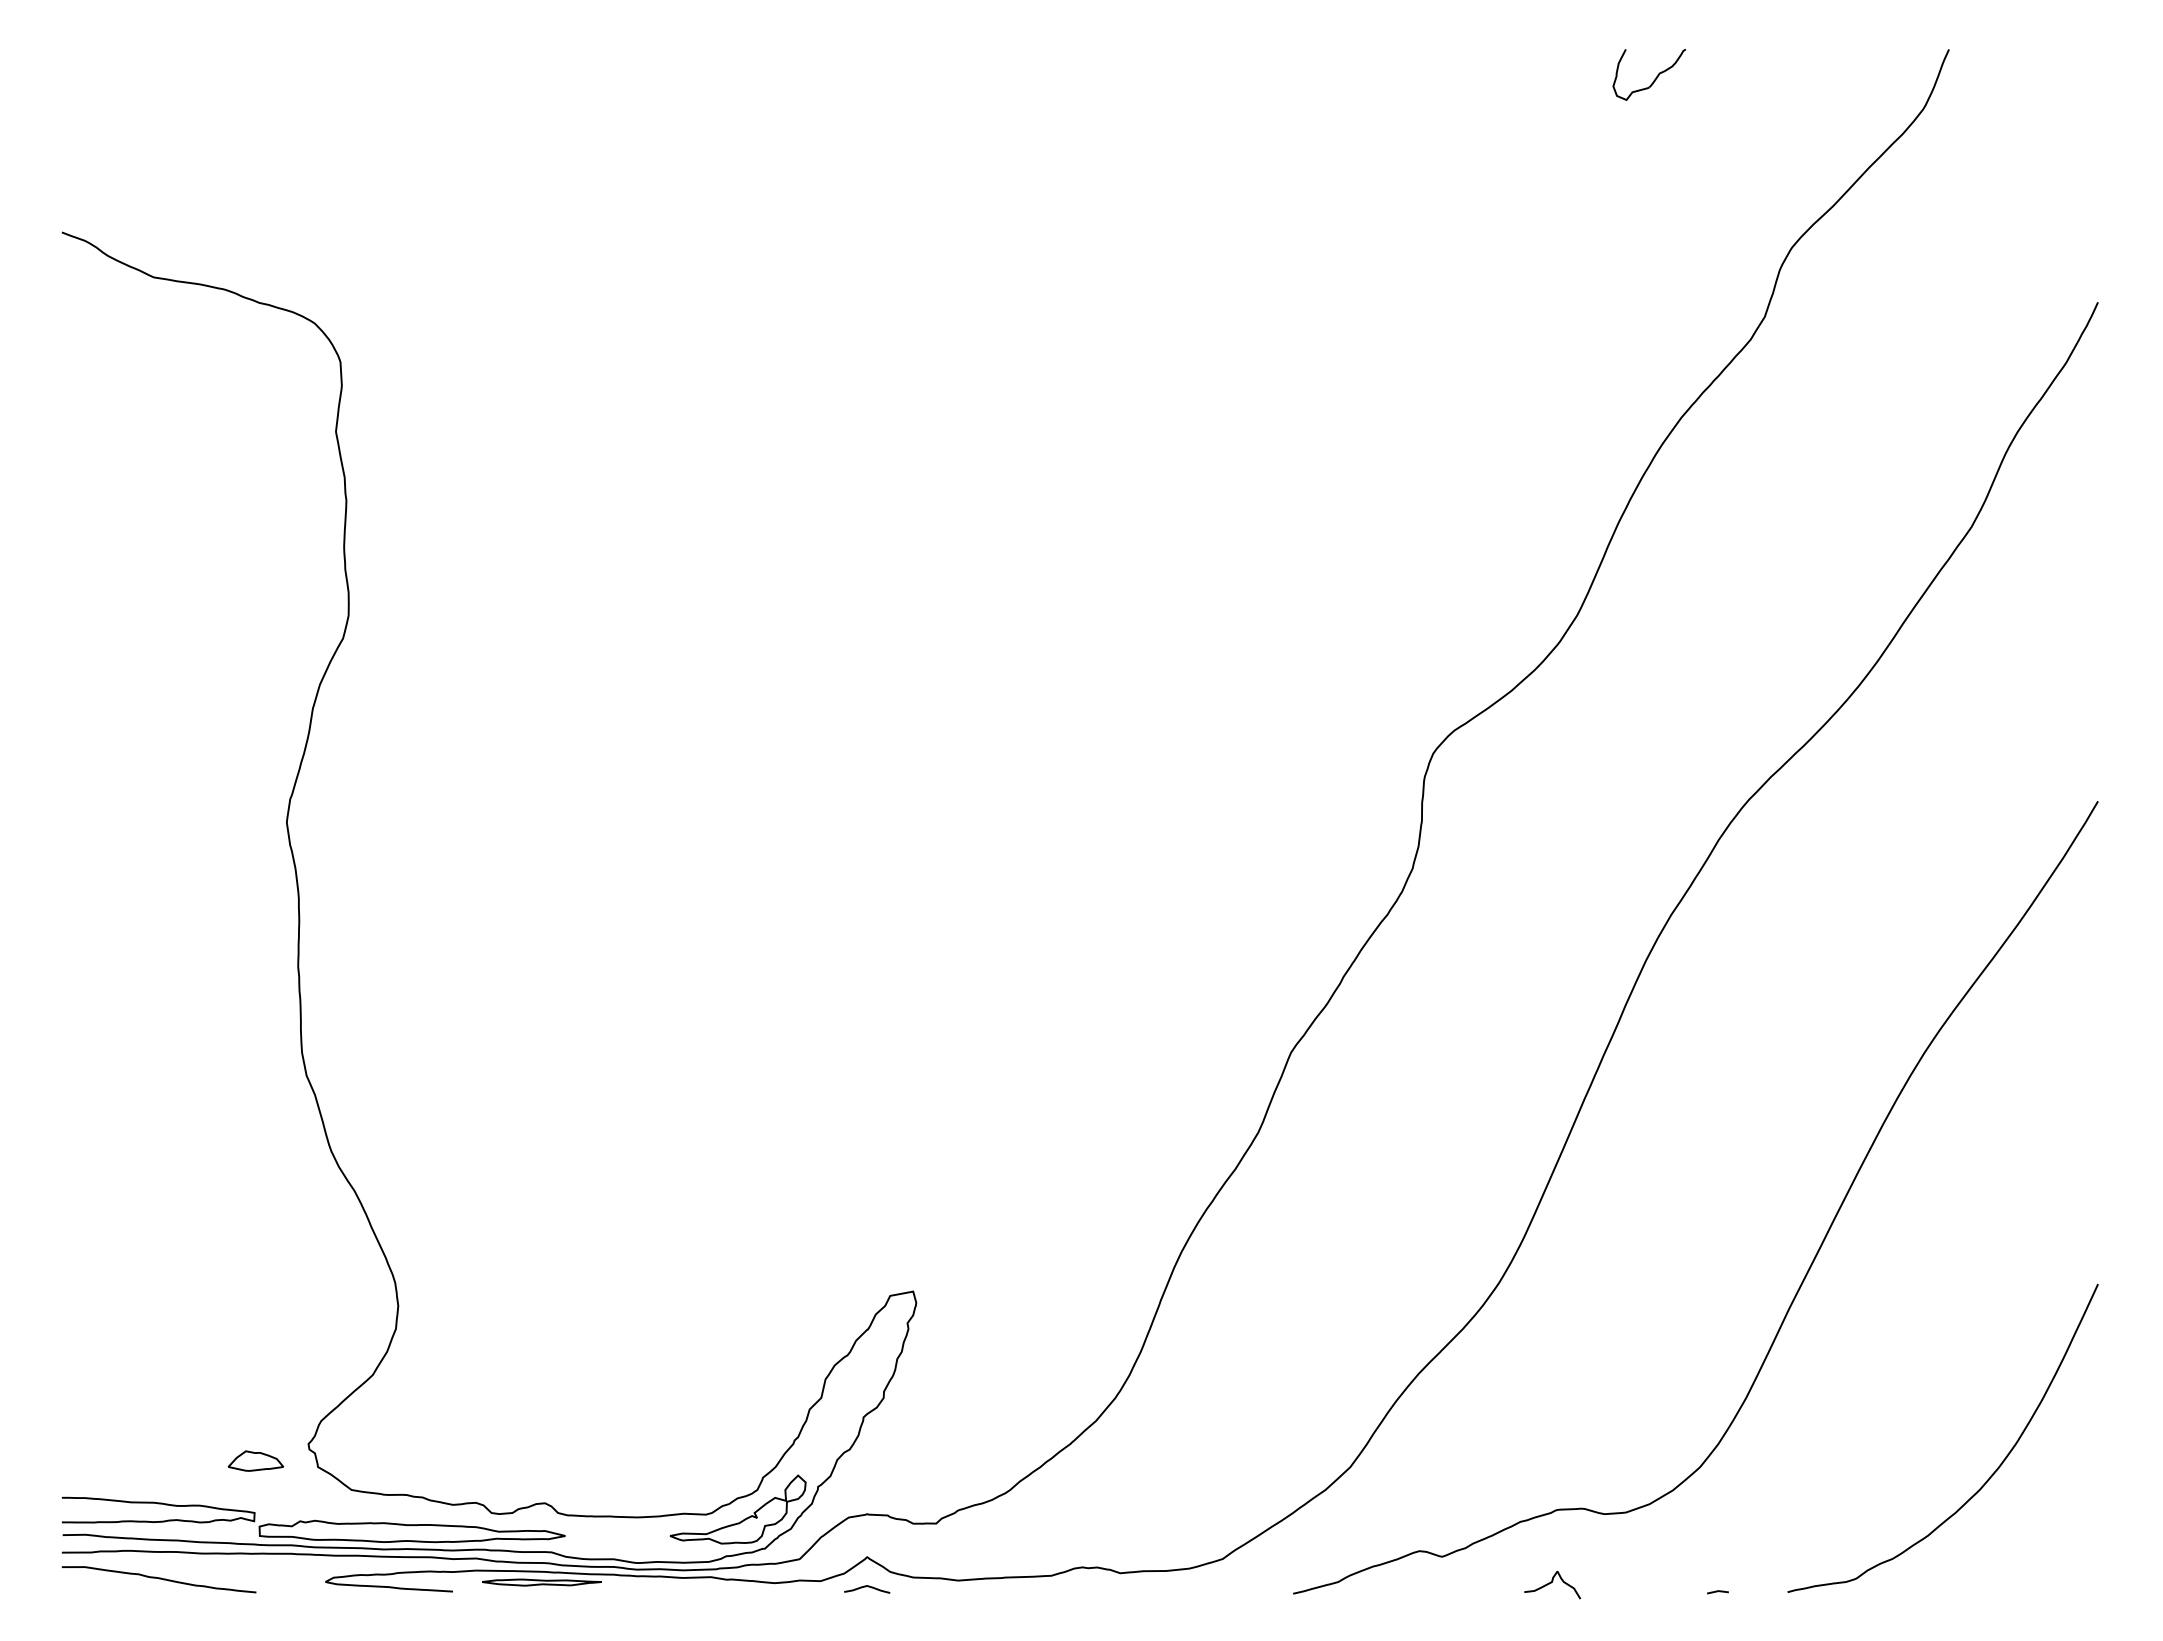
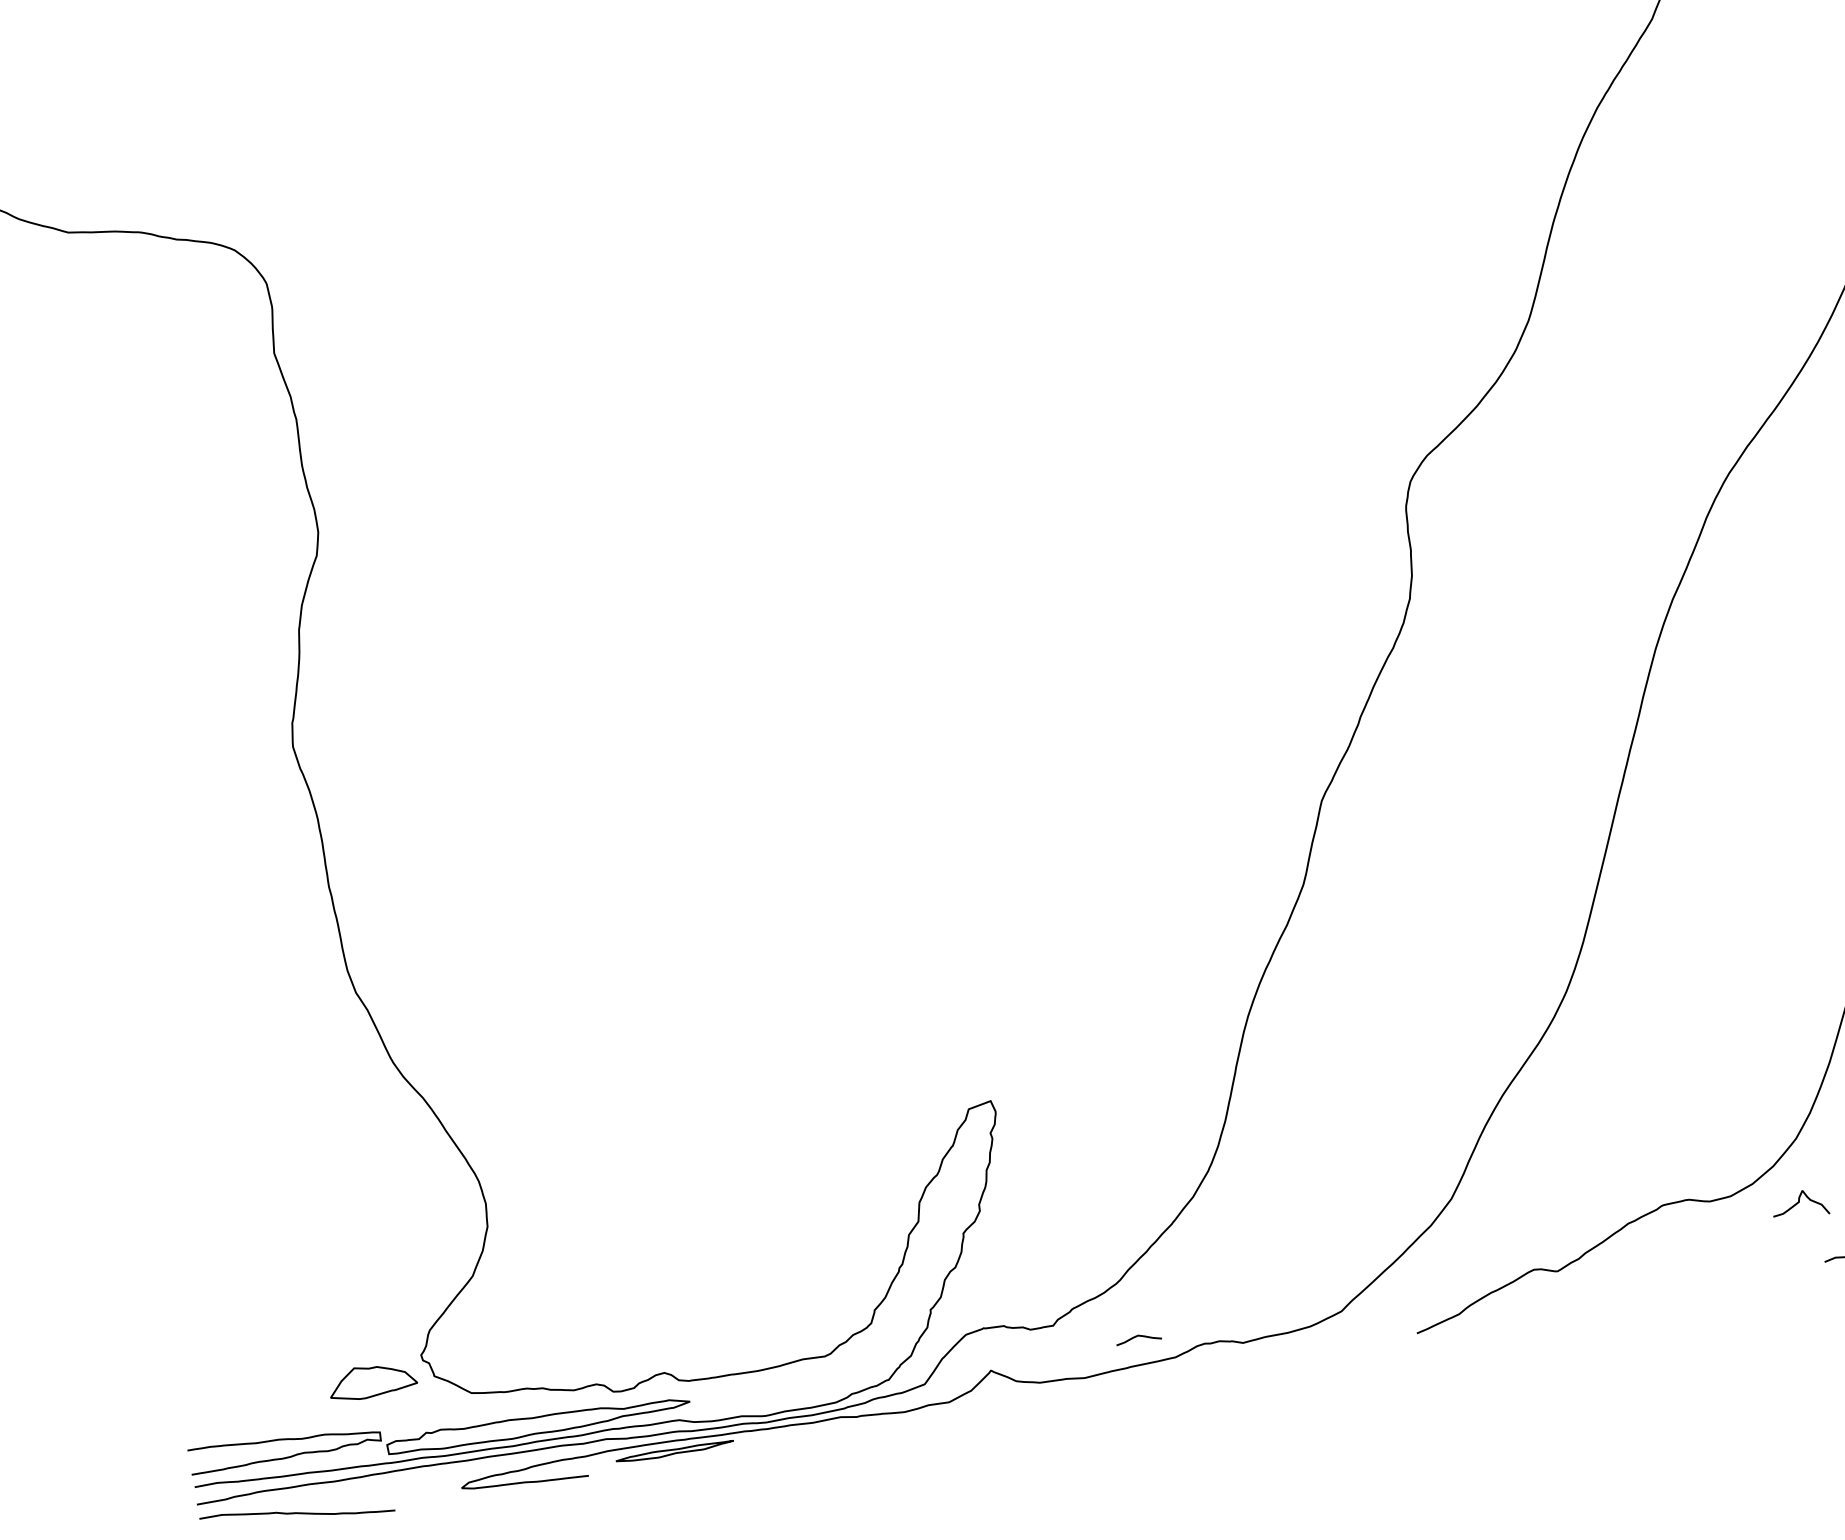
part: (255, 1460) -> (371, 1380), size x1.6
part: (744, 1518) -> (863, 1353), removed
curve: (1551, 1583) -> (1798, 1203), moved
curve: (866, 1587) -> (1137, 1337), moved

